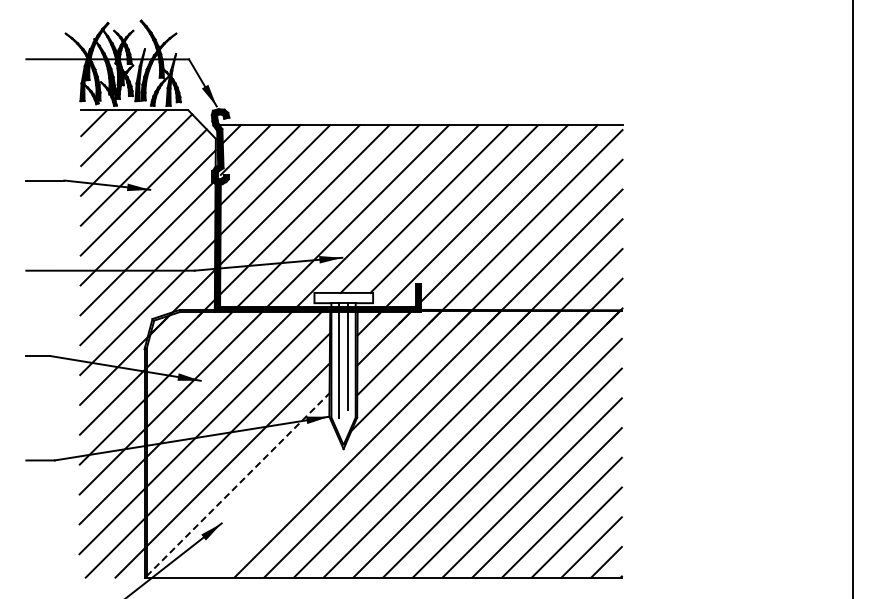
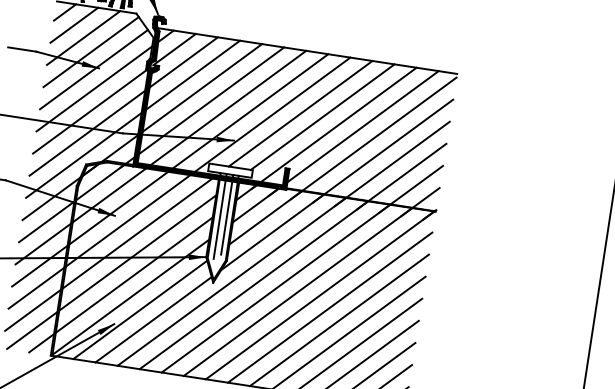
line: (238, 484) -> (131, 297), dashed -> solid
line: (253, 499) -> (140, 309), added
line: (272, 509) -> (153, 319), added

